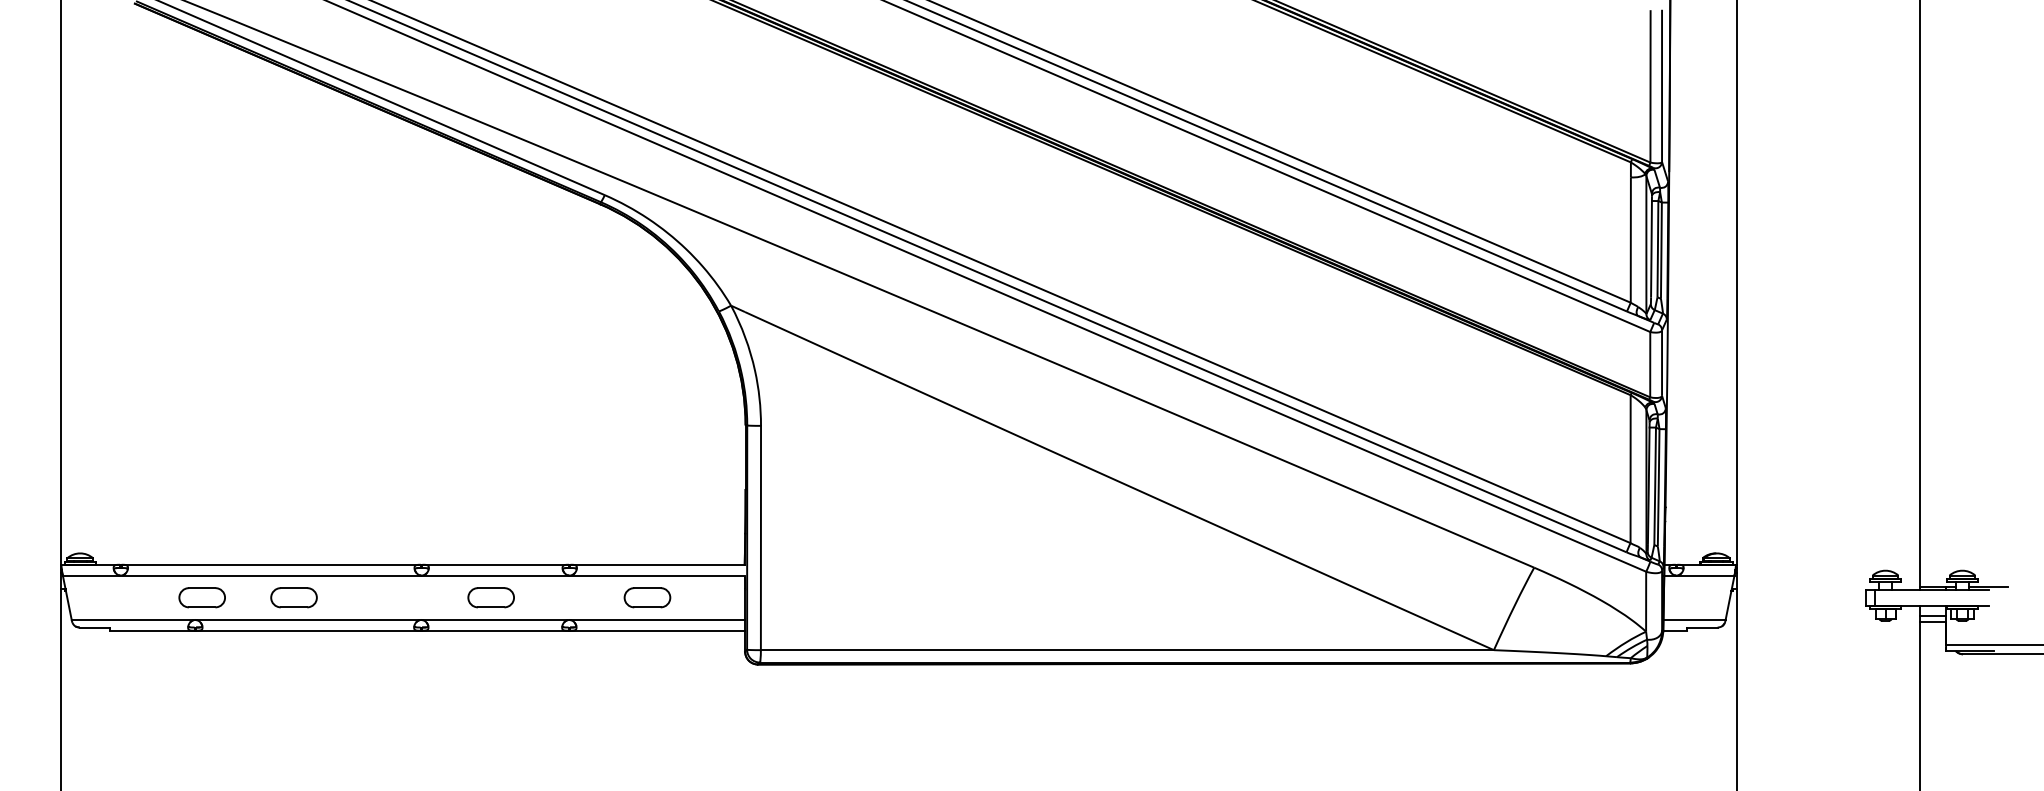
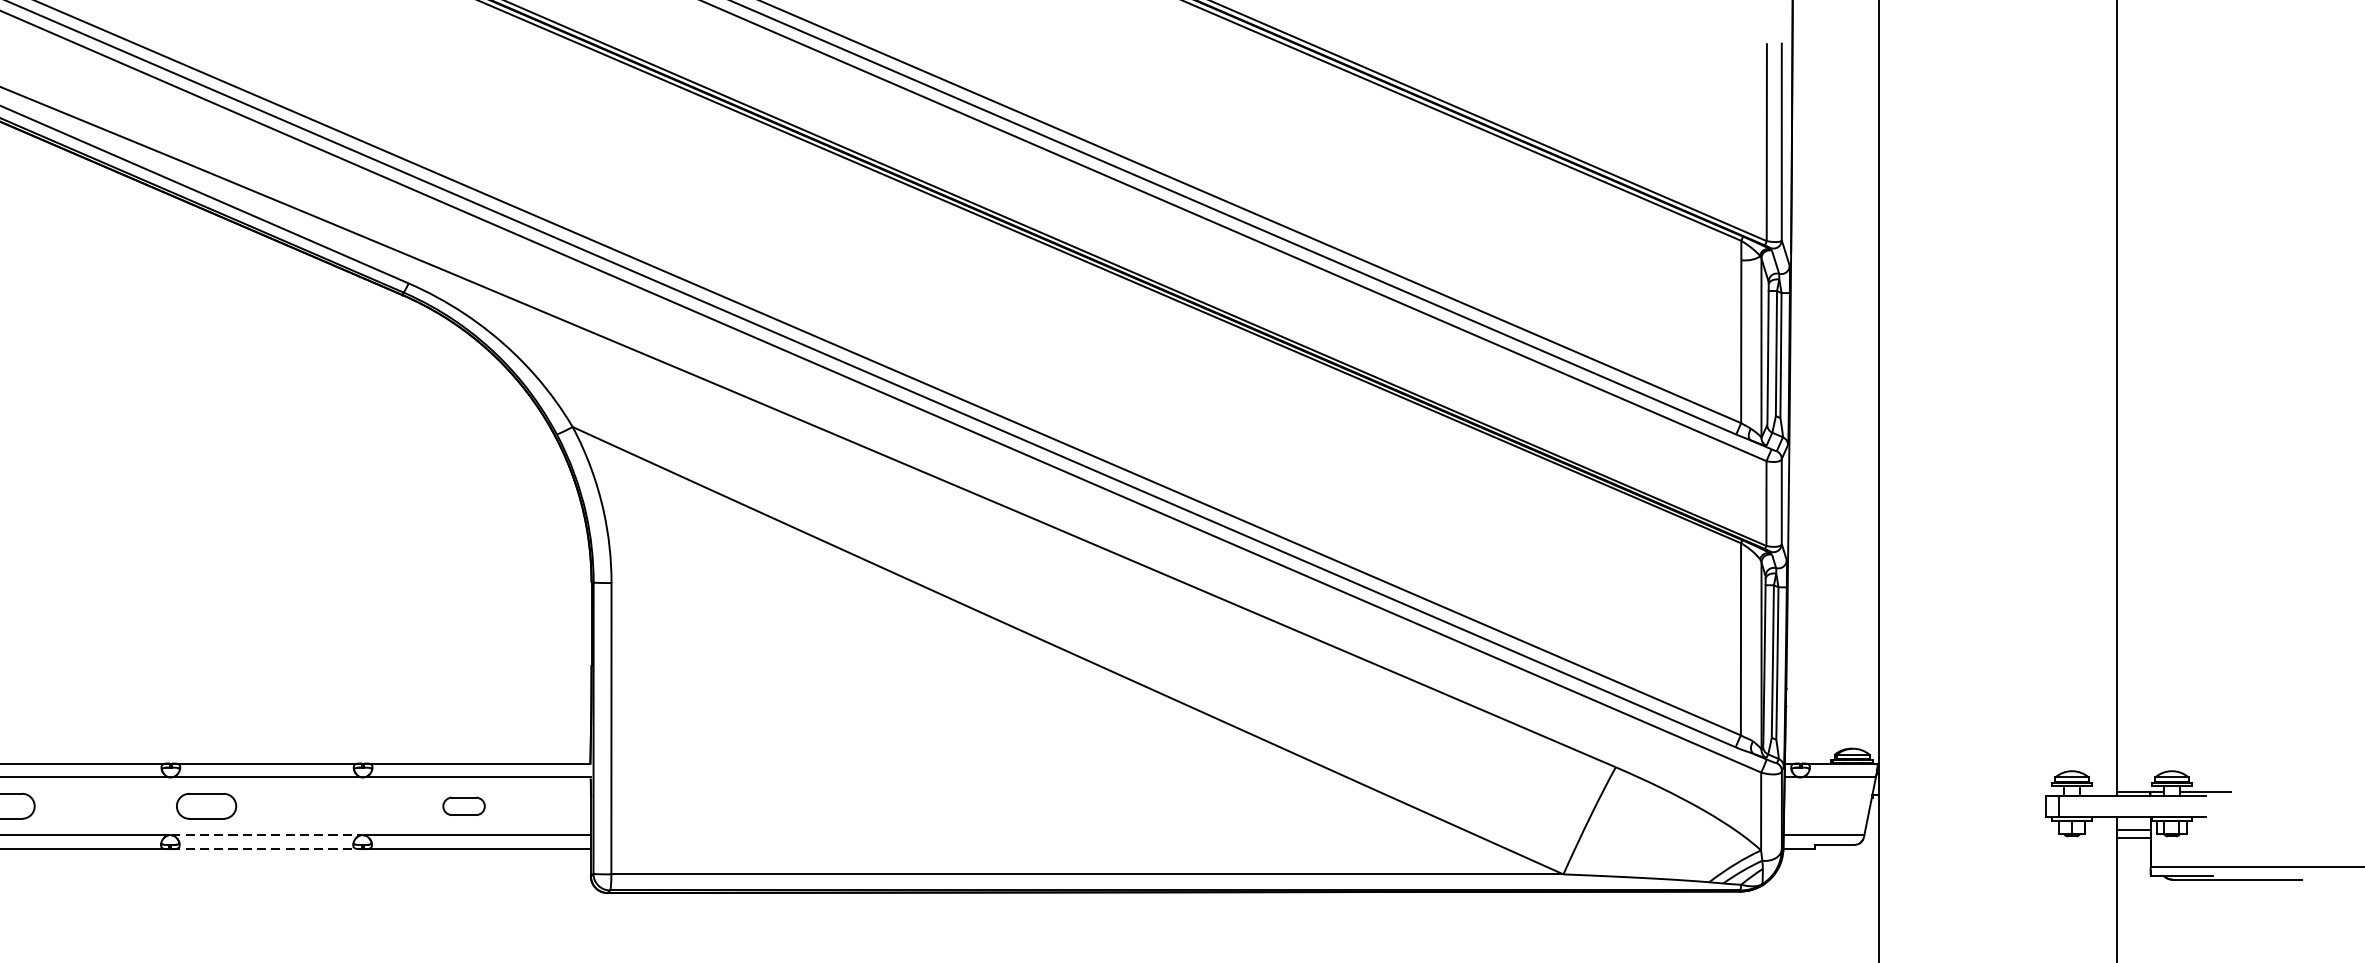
part: (490, 597) -> (205, 805), moved
part: (647, 597) -> (464, 805), size x0.7
line: (495, 619) -> (266, 834), solid -> dashed
line: (495, 630) -> (266, 848), solid -> dashed

